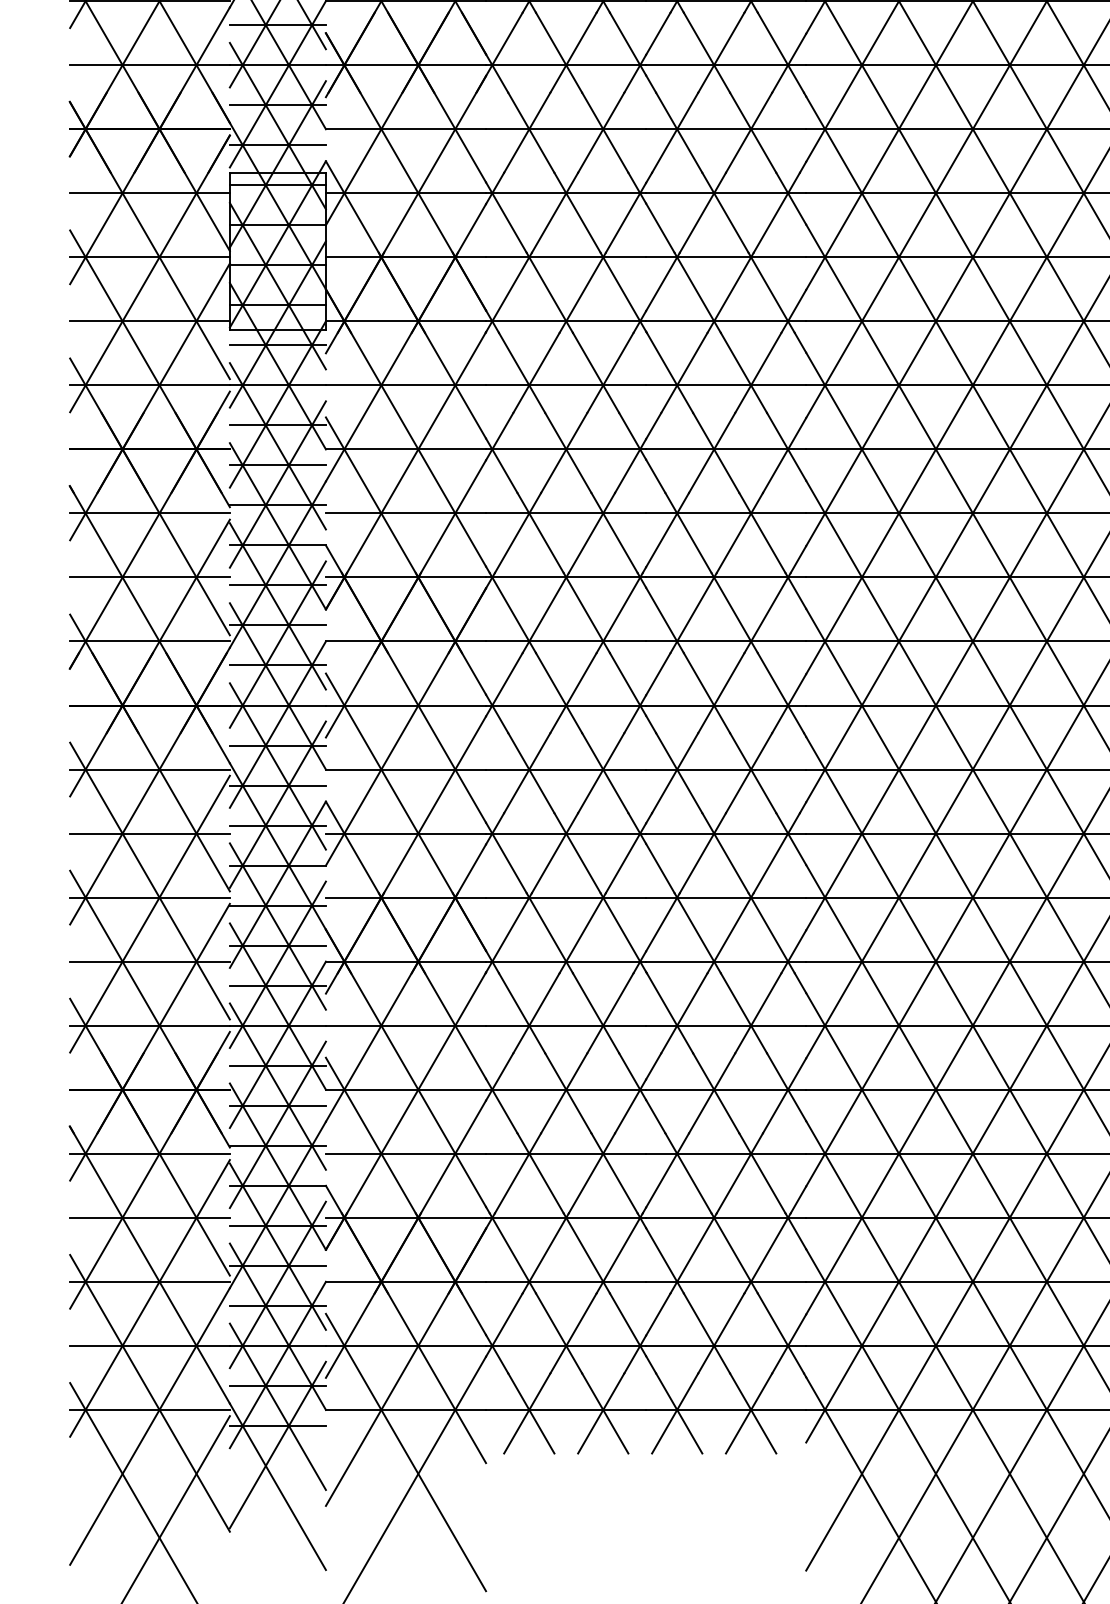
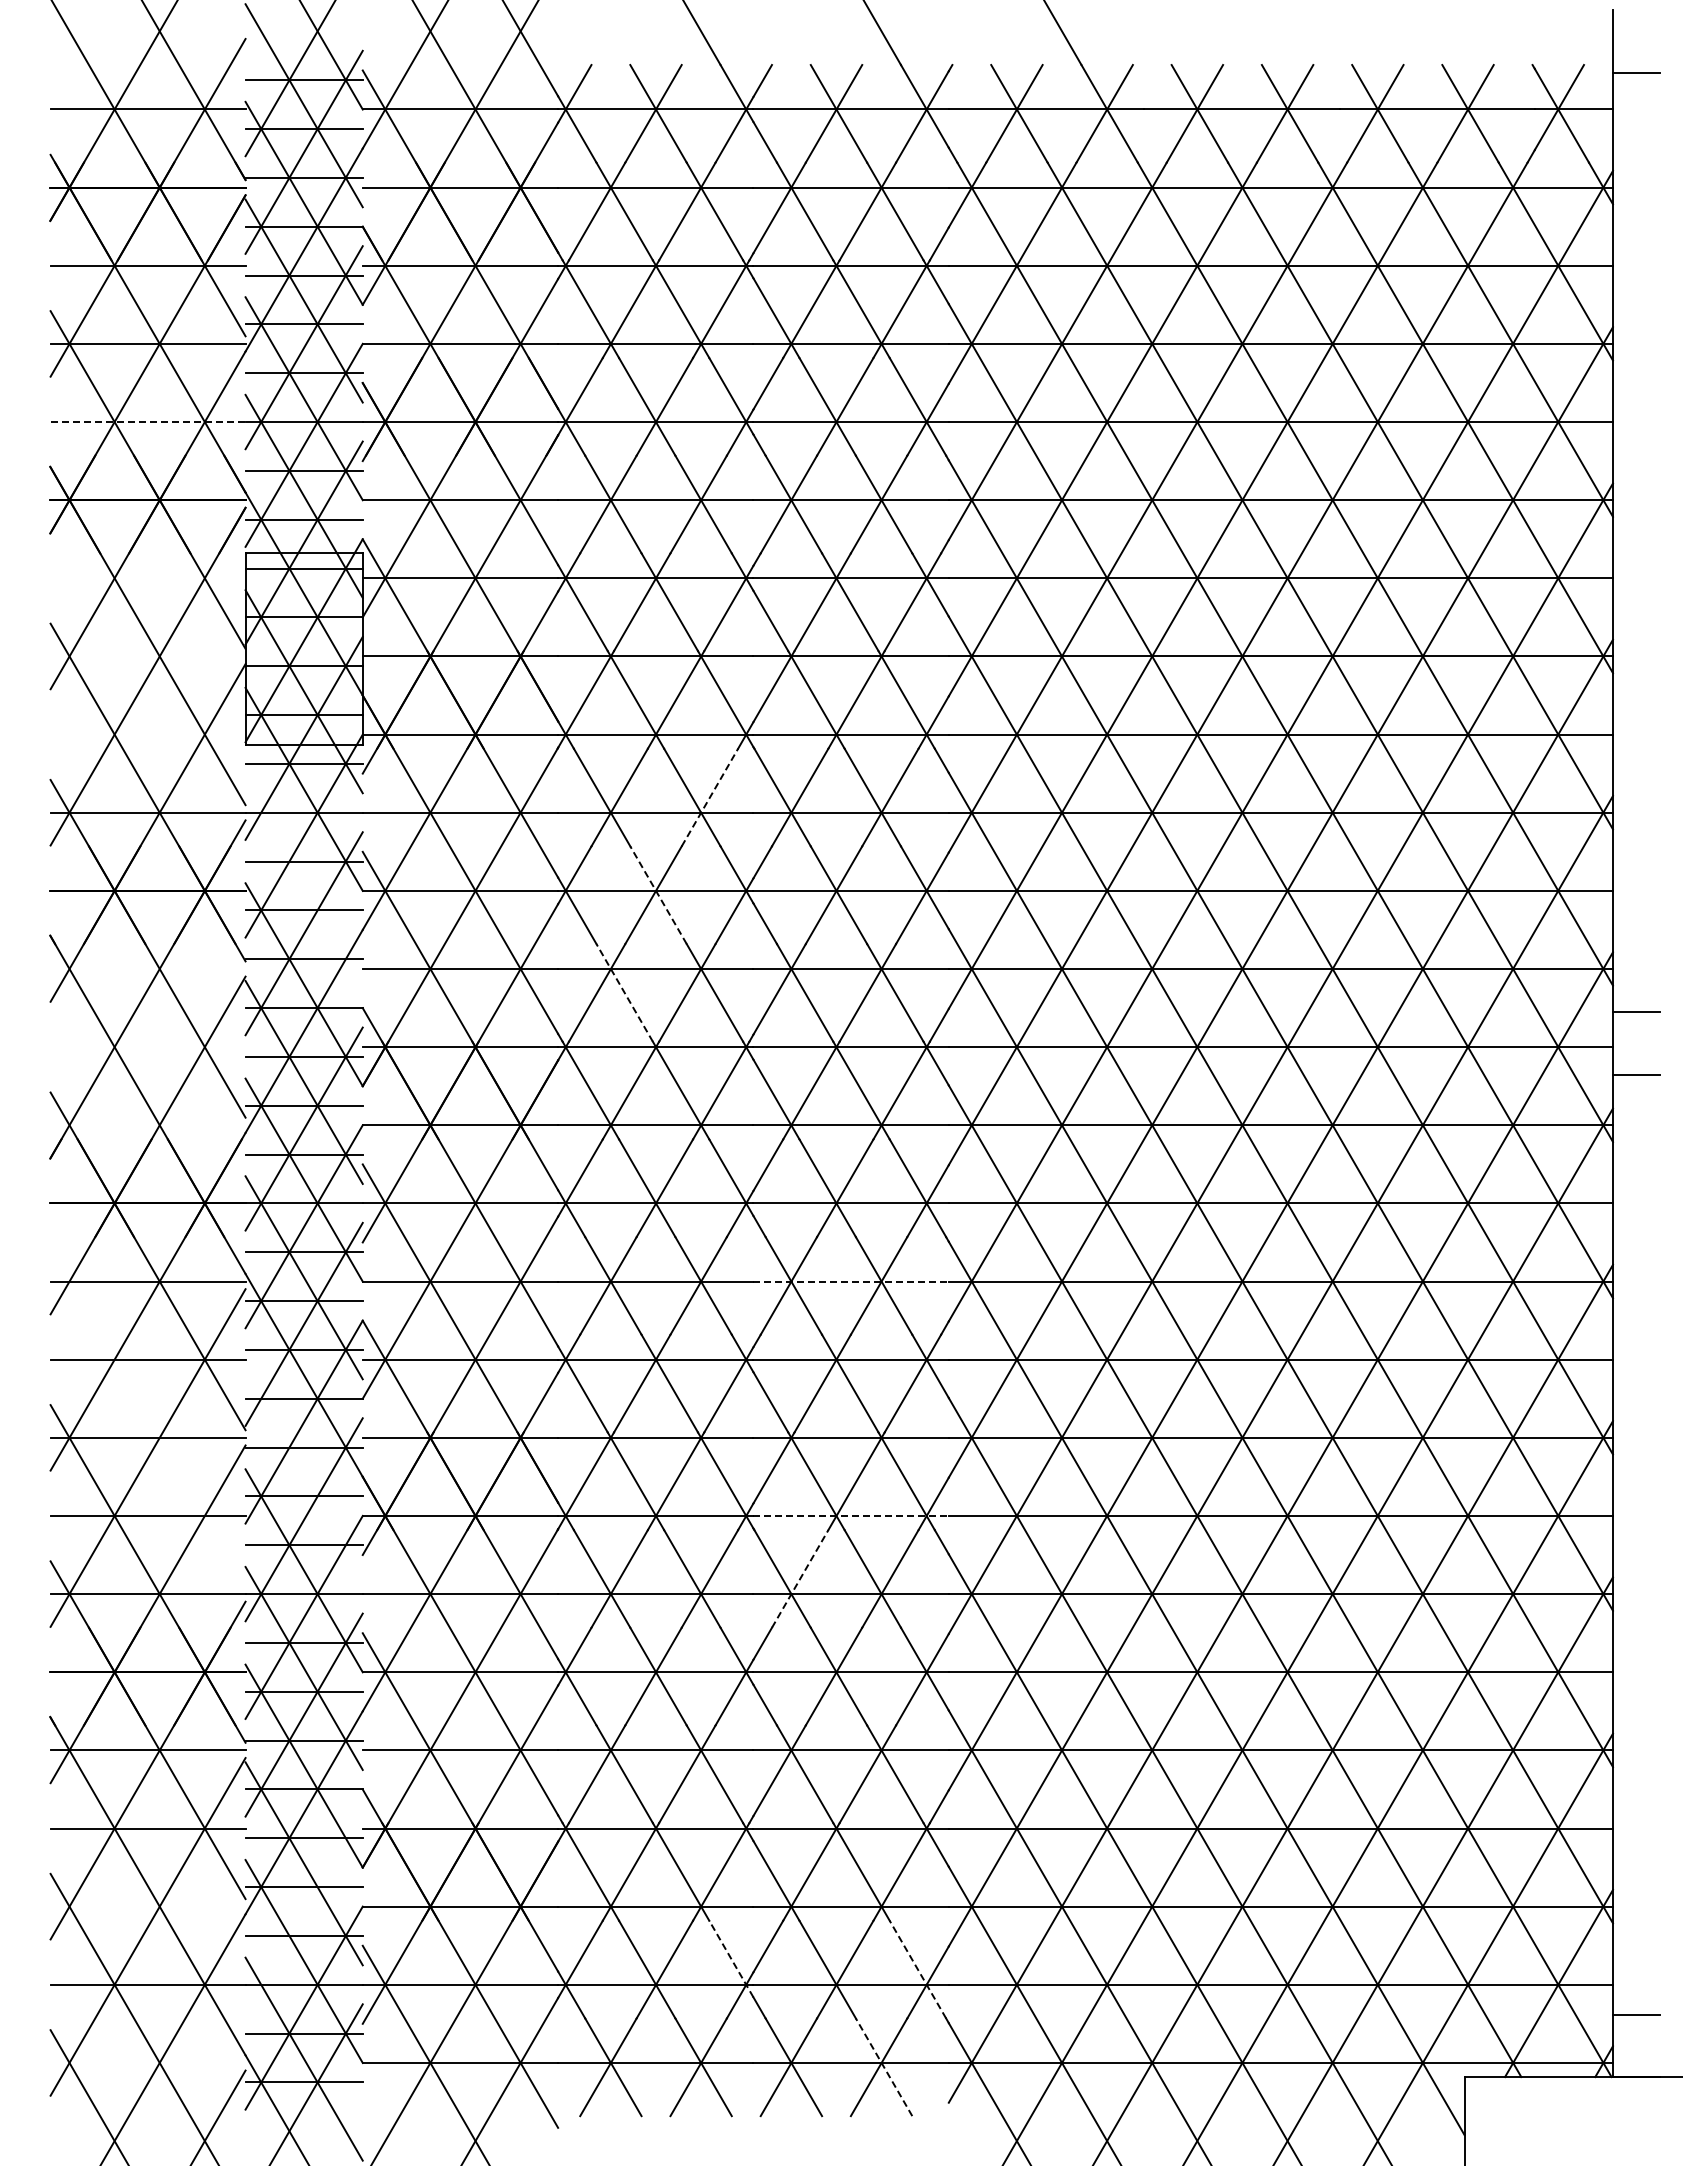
line: (150, 65) -> (148, 422), solid -> dashed
line: (149, 193) -> (147, 578), removed
line: (149, 257) -> (147, 656), removed
line: (149, 321) -> (147, 734), removed
line: (610, 372) -> (710, 797), solid -> dashed
line: (277, 445) -> (303, 886), removed
line: (568, 452) -> (658, 894), solid -> dashed
line: (149, 513) -> (147, 968), removed
line: (540, 532) -> (624, 992), solid -> dashed
line: (149, 577) -> (147, 1047), removed
line: (149, 641) -> (147, 1125), removed
line: (726, 769) -> (851, 1281), solid -> dashed
line: (149, 880) -> (147, 1417), removed
line: (277, 926) -> (303, 1472), removed
line: (726, 961) -> (851, 1515), solid -> dashed
line: (684, 1012) -> (800, 1578), solid -> dashed
line: (149, 1281) -> (147, 1906), removed
line: (277, 1284) -> (303, 1909), removed
line: (628, 1324) -> (731, 1958), solid -> dashed
line: (780, 1333) -> (917, 1969), solid -> dashed
line: (149, 1409) -> (147, 2062), removed
line: (752, 1412) -> (883, 2066), solid -> dashed

